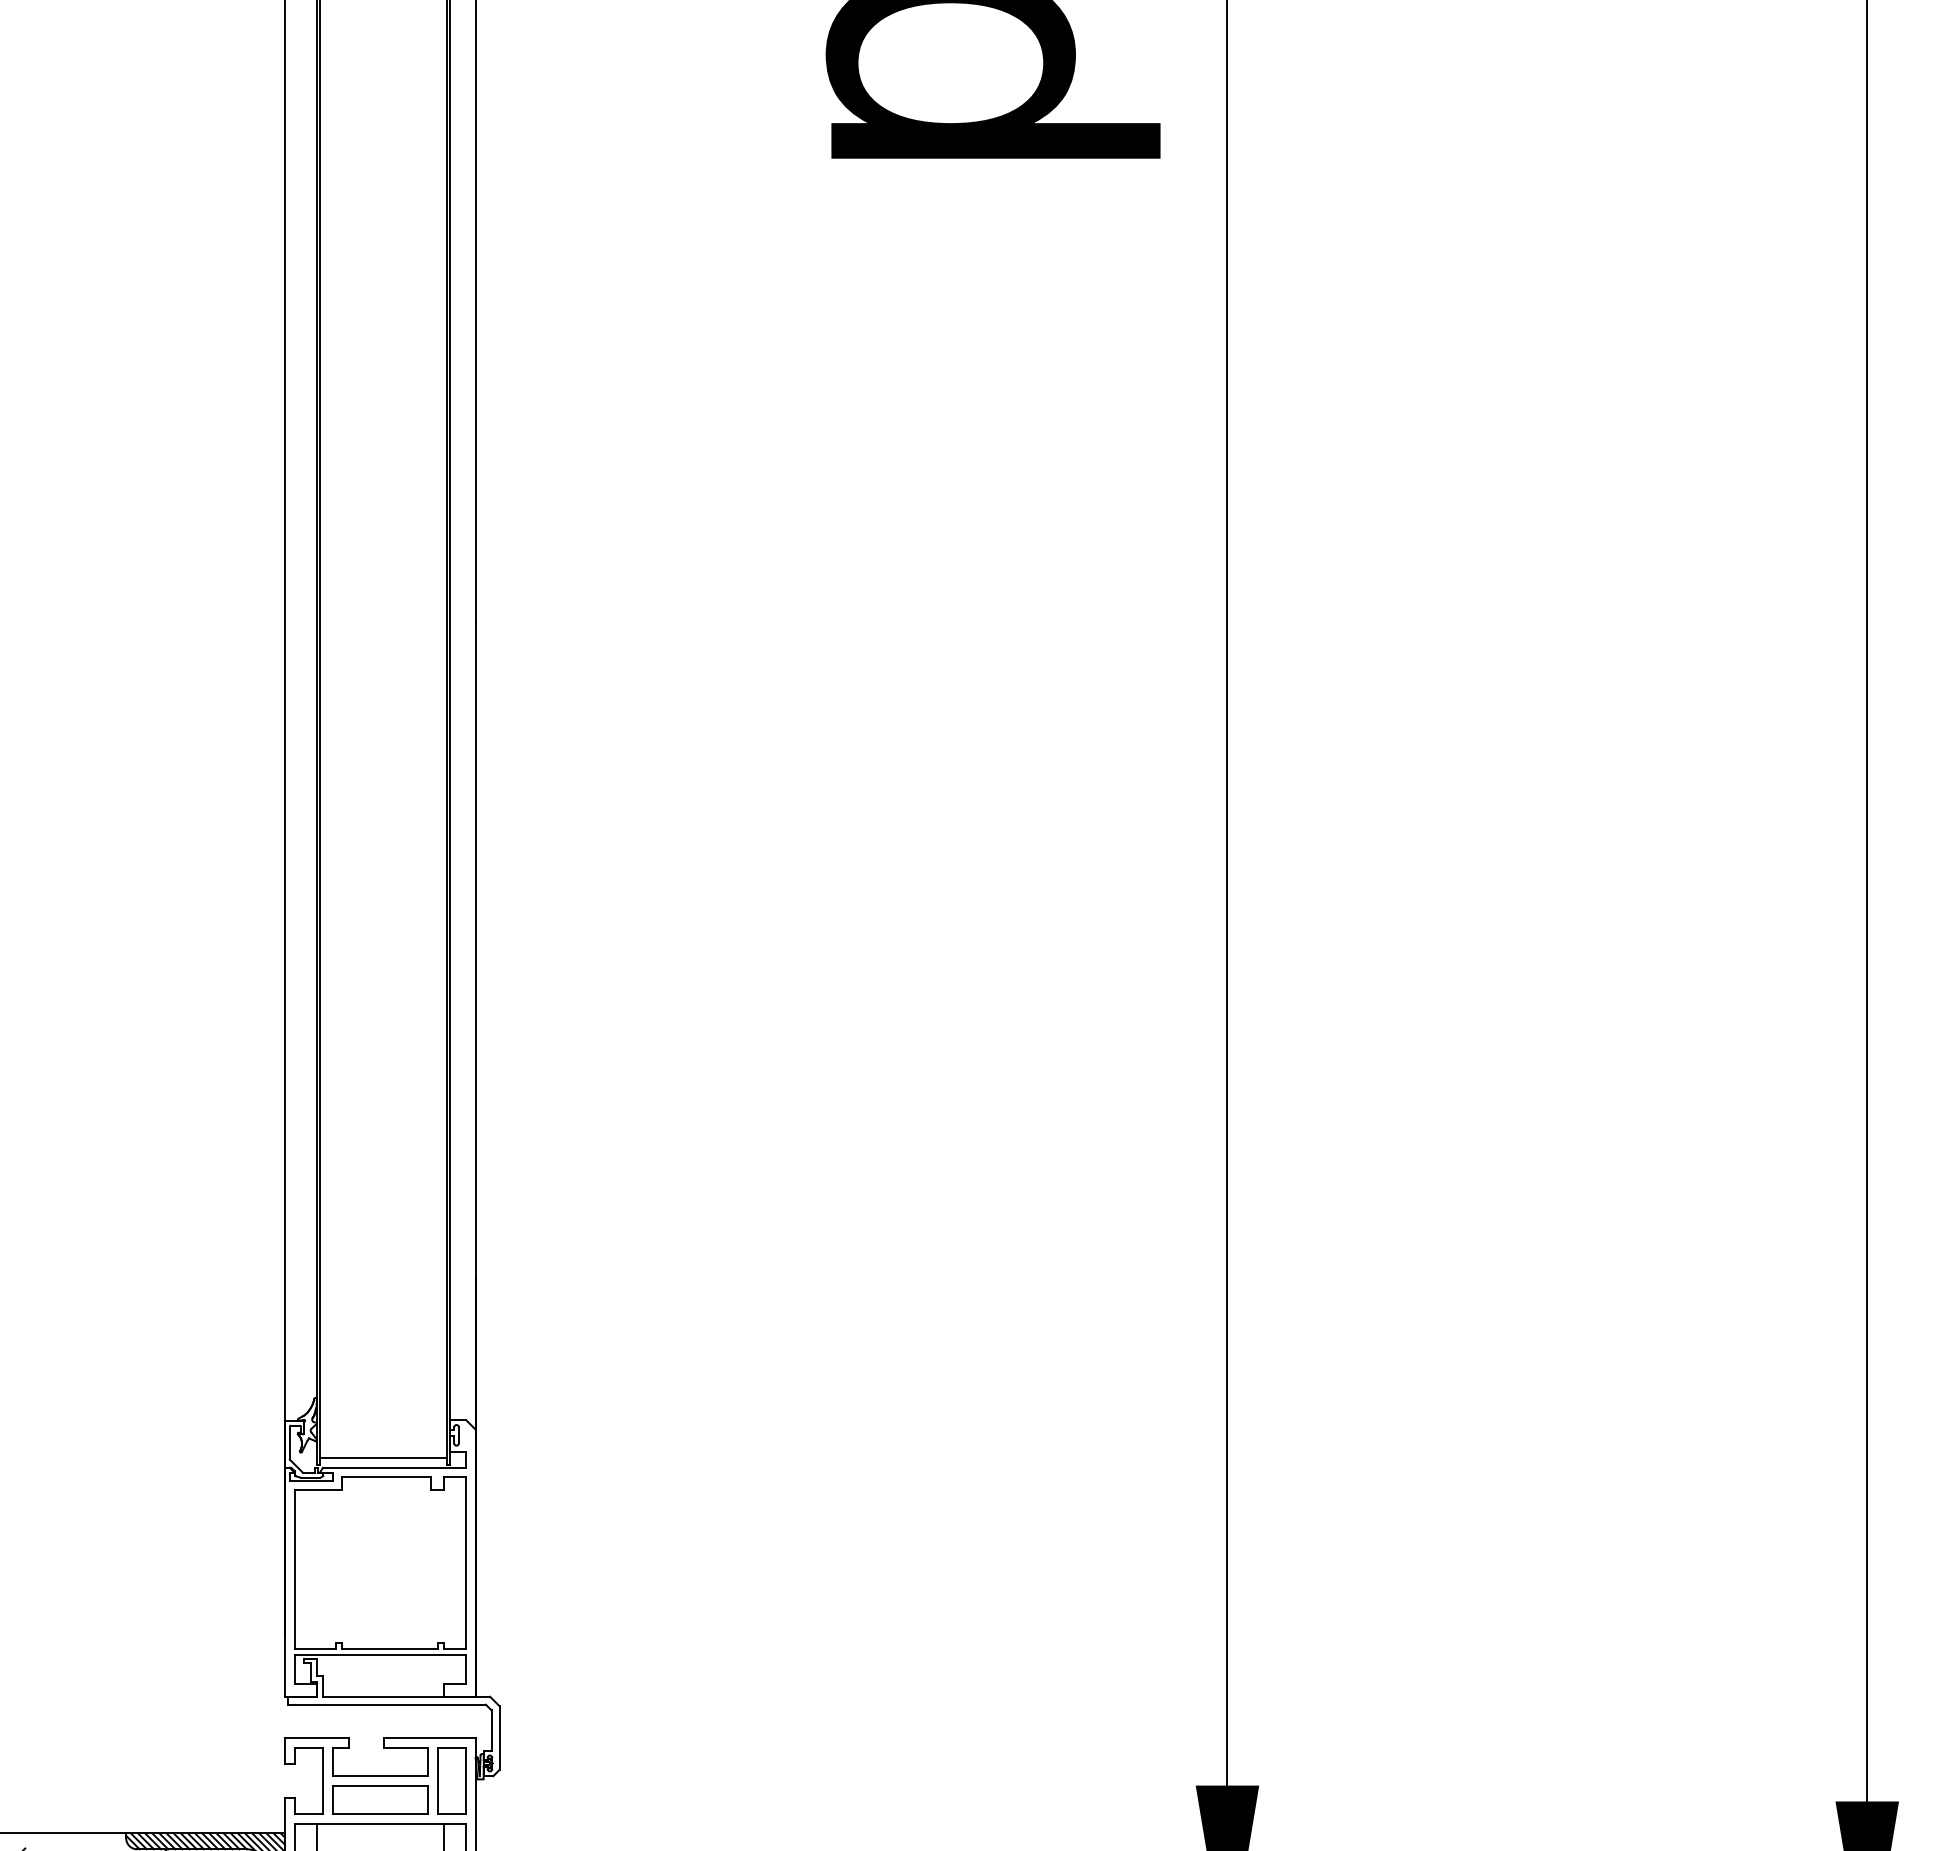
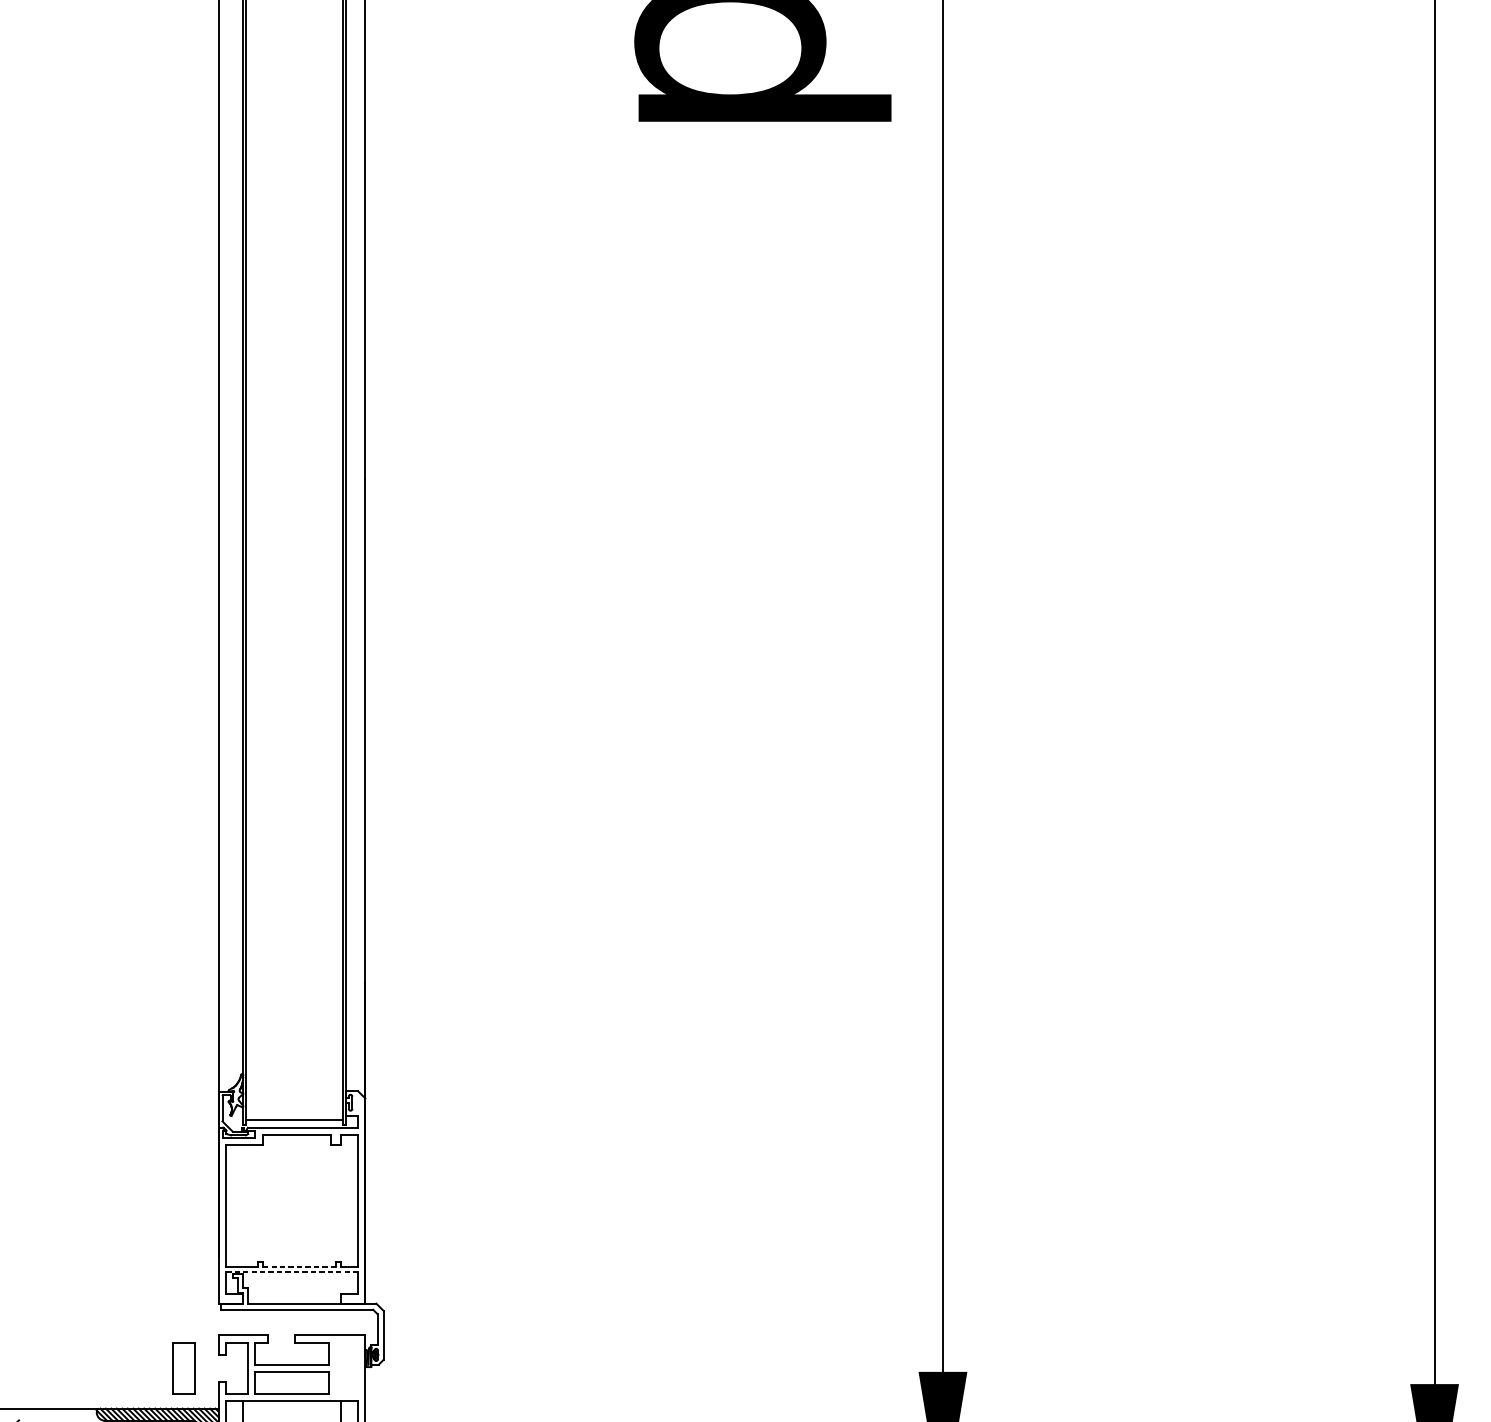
line: (389, 1649) -> (299, 1267), solid -> dashed
line: (380, 1655) -> (292, 1271), solid -> dashed
part: (451, 1780) -> (183, 1367), moved

